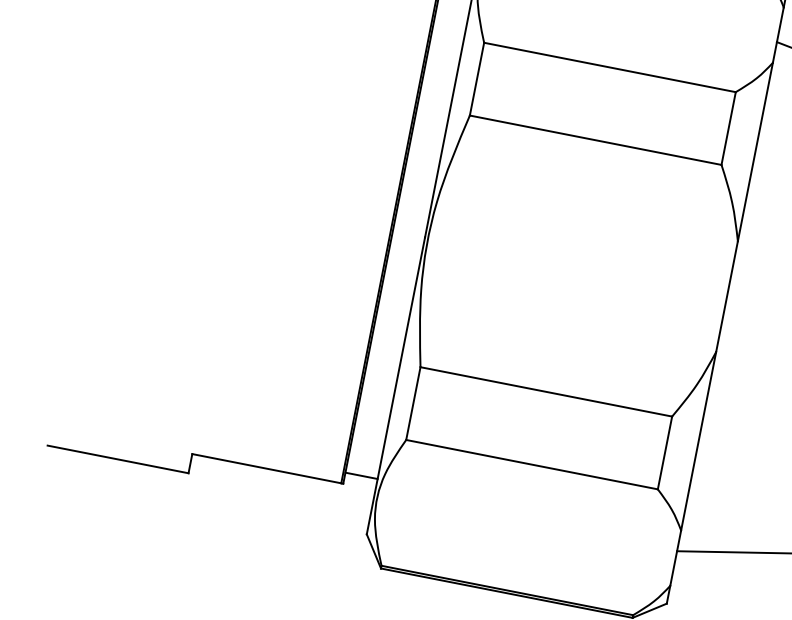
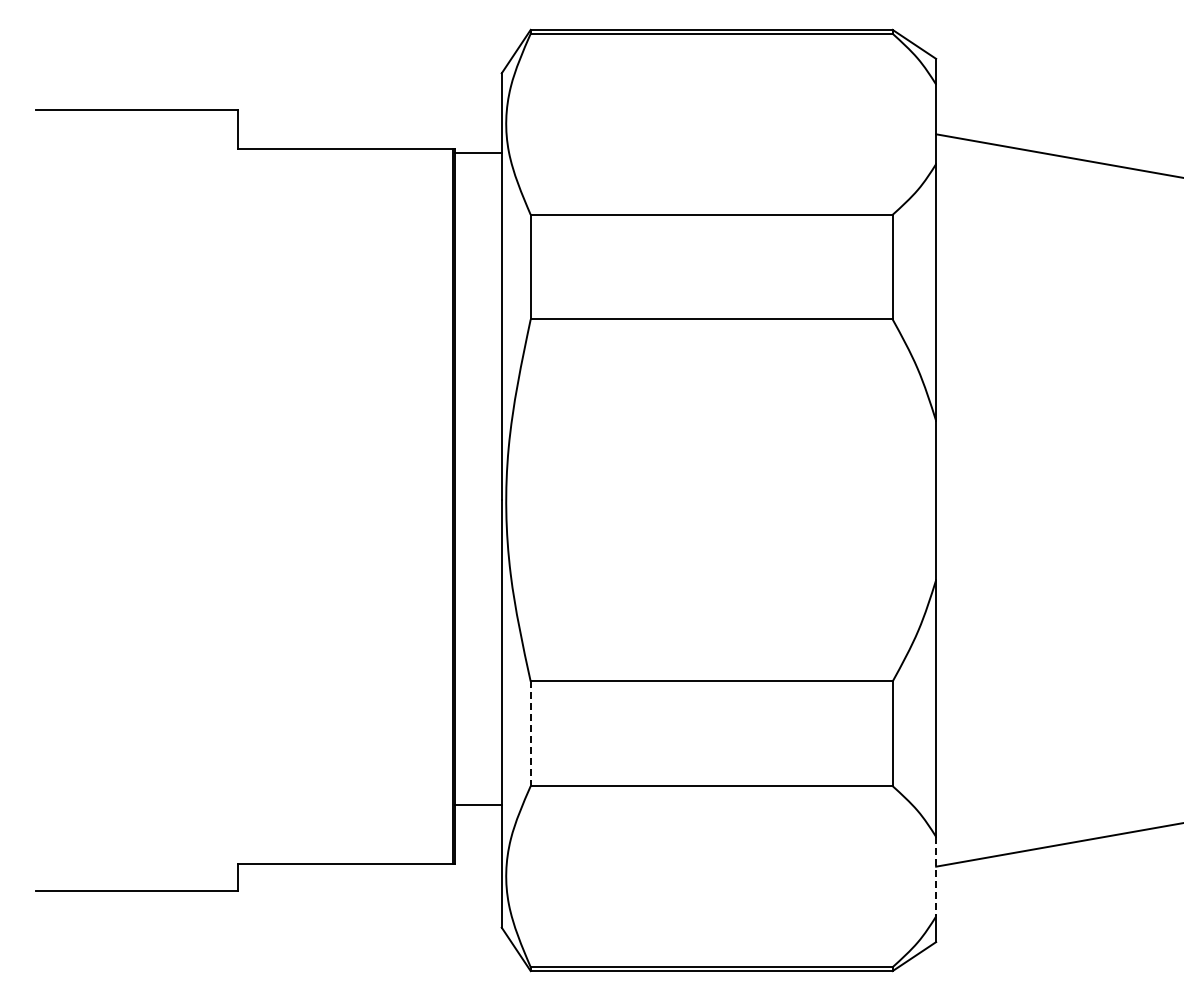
line: (413, 404) -> (530, 734), solid -> dashed
line: (361, 476) -> (478, 805), moved
line: (675, 558) -> (936, 876), solid -> dashed

